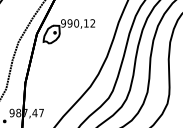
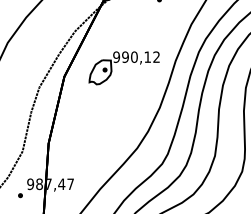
part: (68, 31) -> (123, 68), moved

